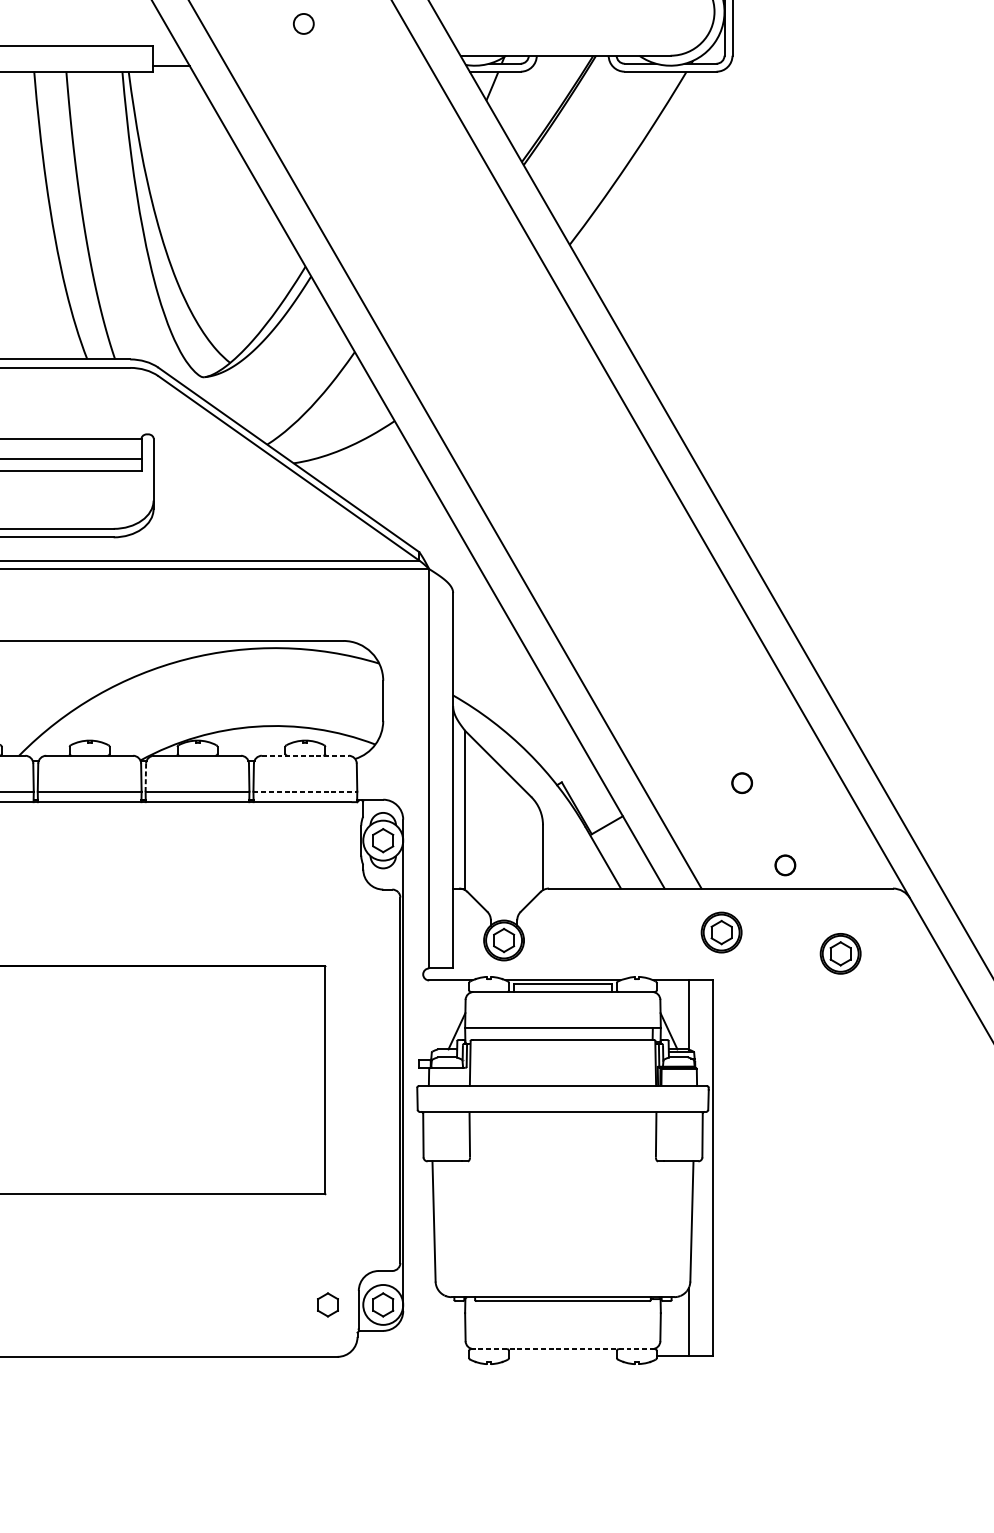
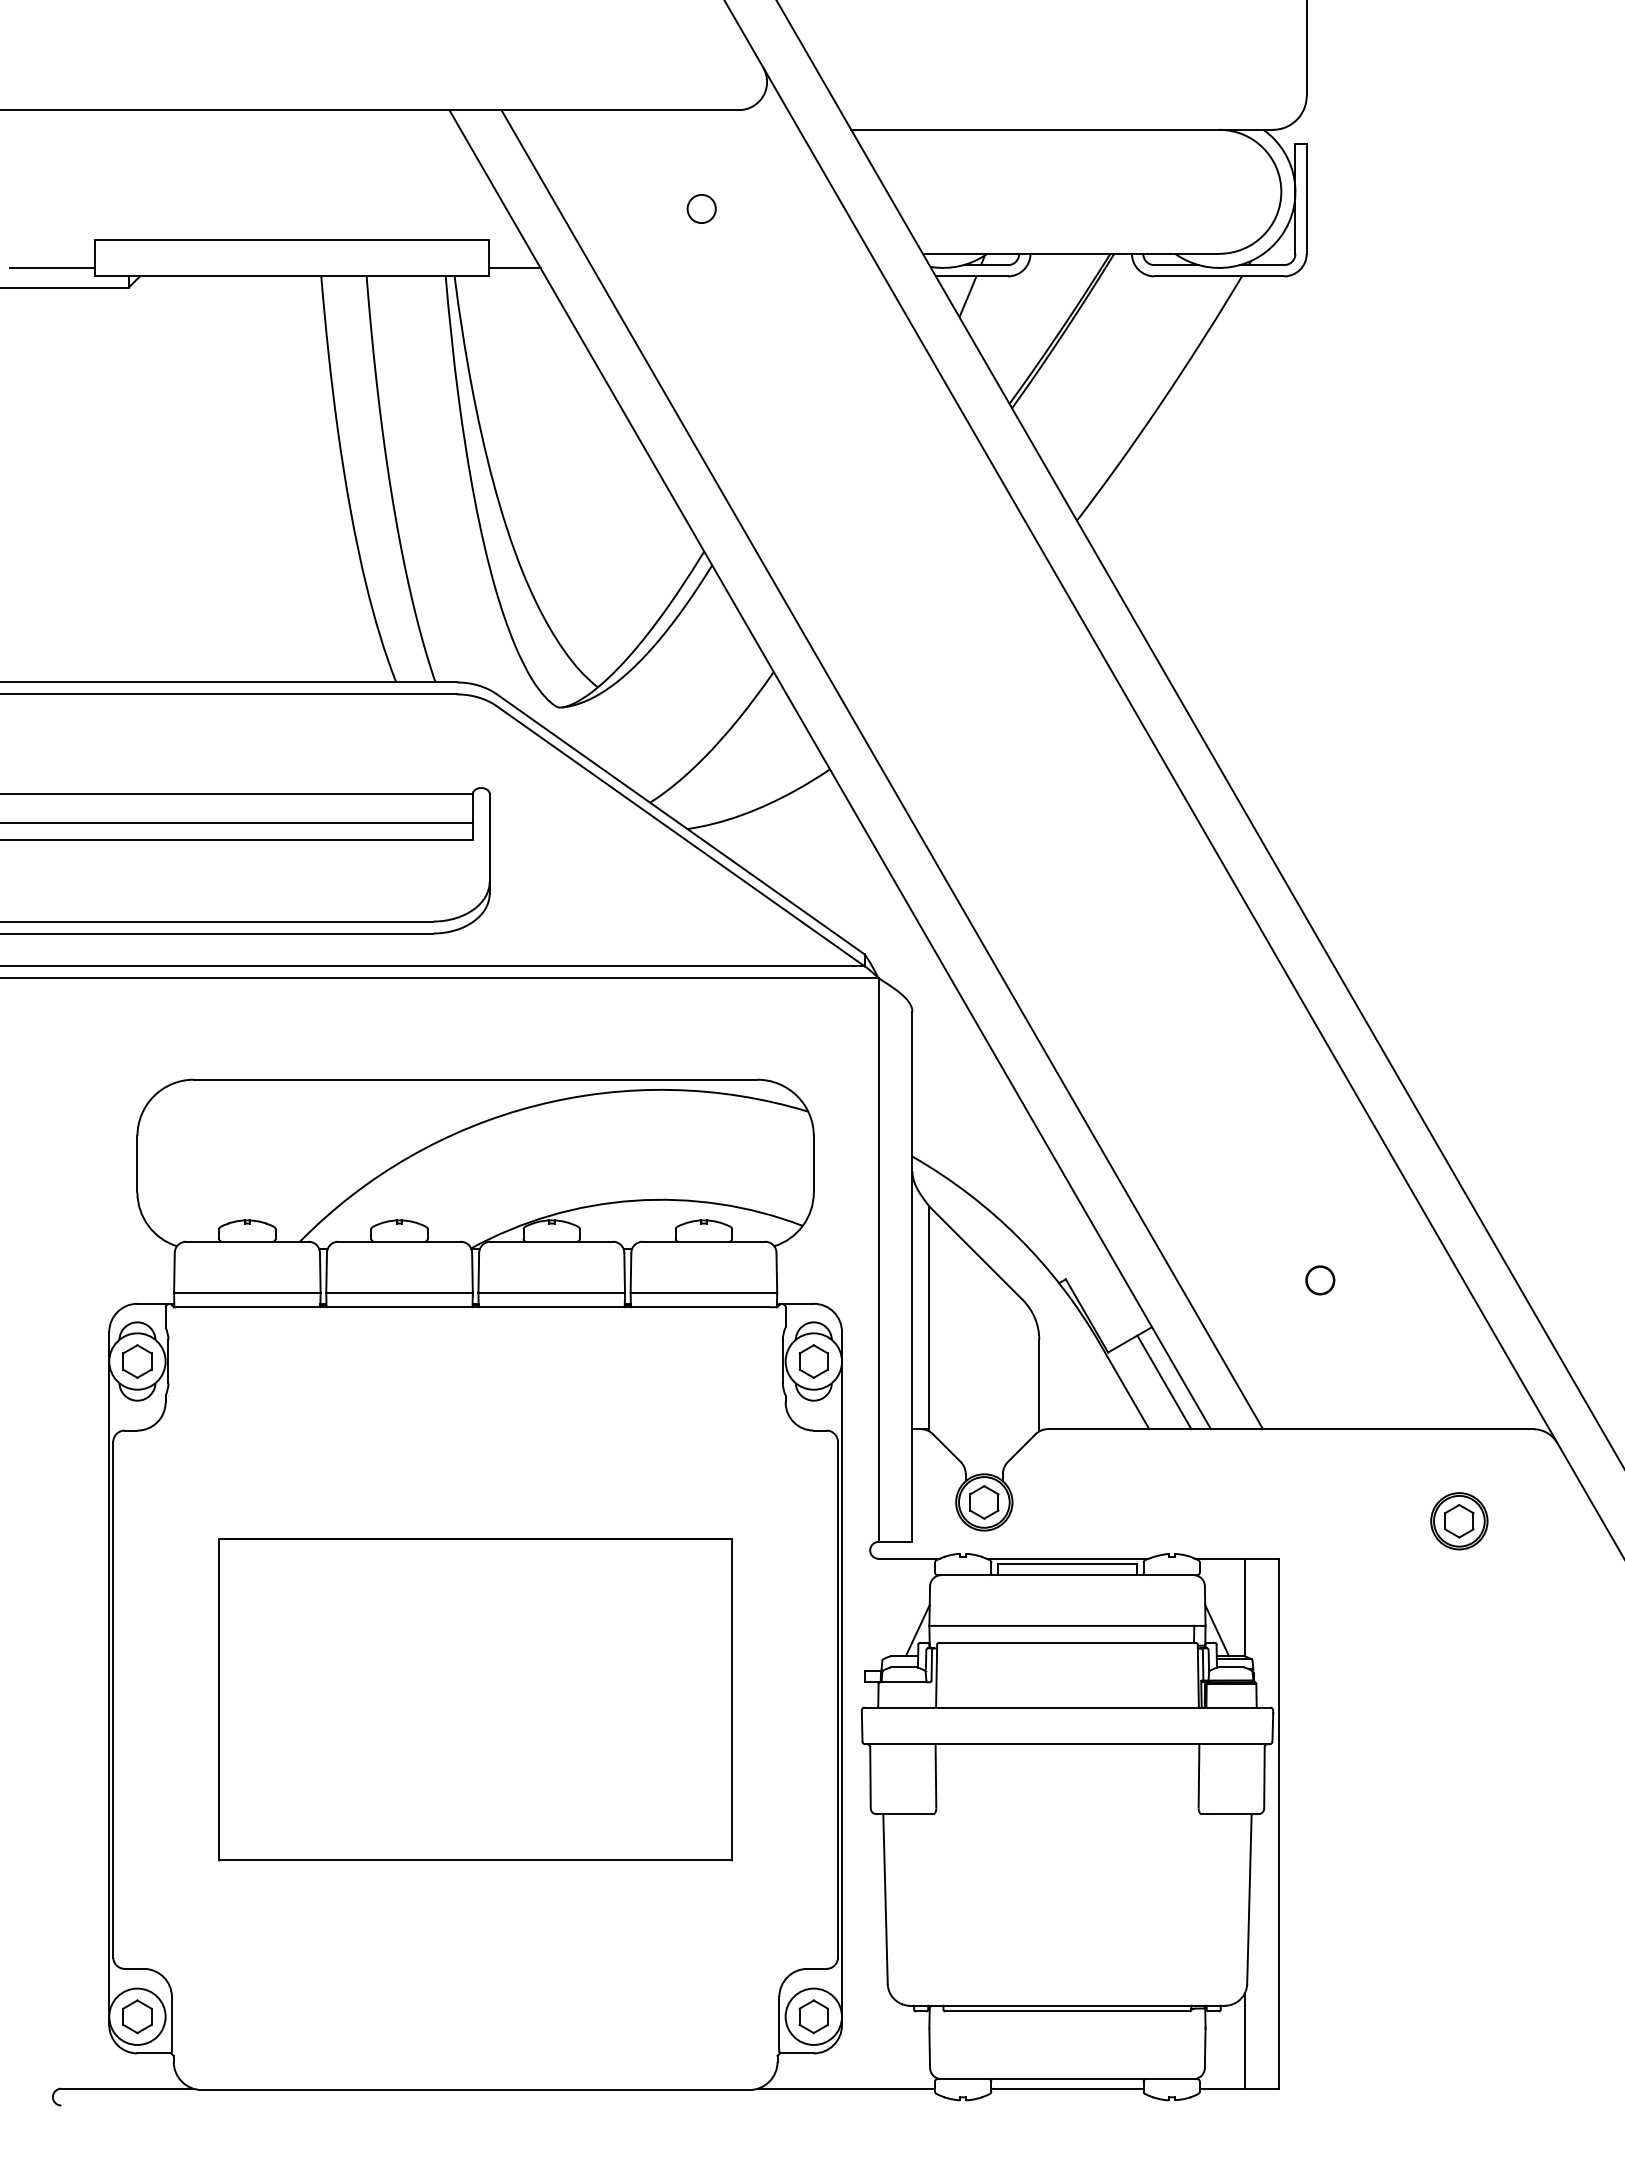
line: (305, 755) -> (704, 1241), dashed -> solid
line: (145, 777) -> (478, 1272), dashed -> solid
line: (305, 791) -> (704, 1292), dashed -> solid
line: (631, 855) -> (1164, 1382), added
circle: (785, 865) -> (1381, 1396), removed
part: (721, 932) -> (1291, 1491), removed
part: (327, 1304) -> (735, 2016), removed
line: (563, 1349) -> (1067, 2079), dashed -> solid
line: (406, 1355) -> (846, 2088), added
line: (563, 1355) -> (1067, 2088), added

